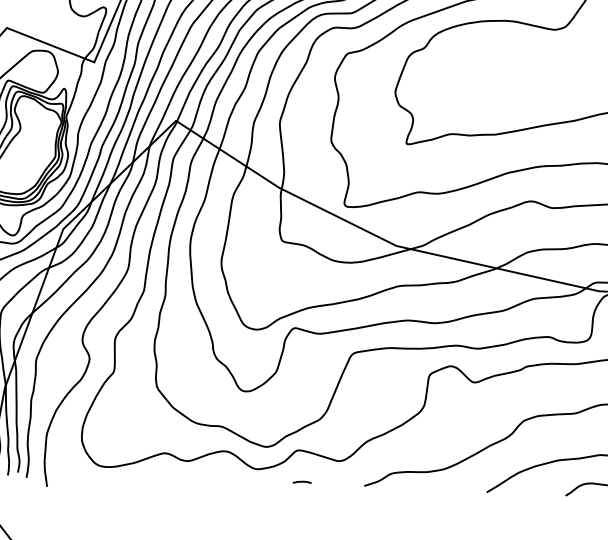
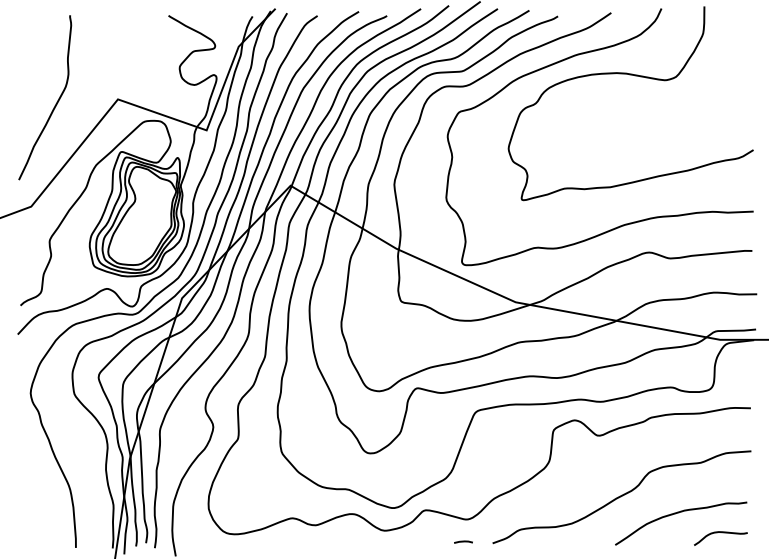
line: (302, 481) -> (463, 541), moved

